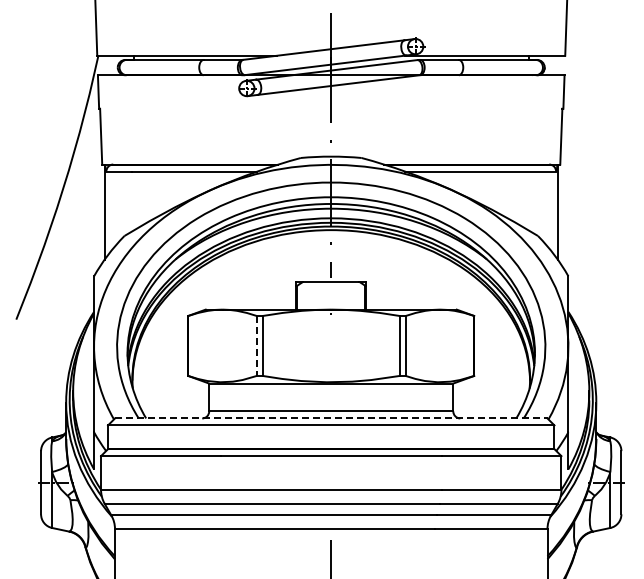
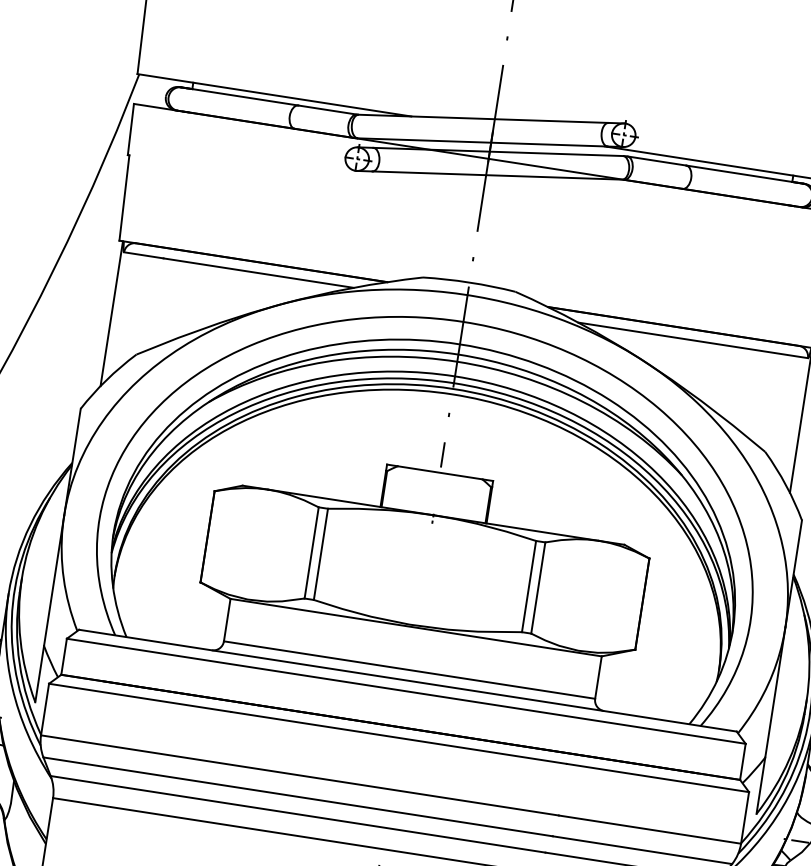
line: (256, 345) -> (311, 552), dashed -> solid
line: (331, 418) -> (408, 680), dashed -> solid

